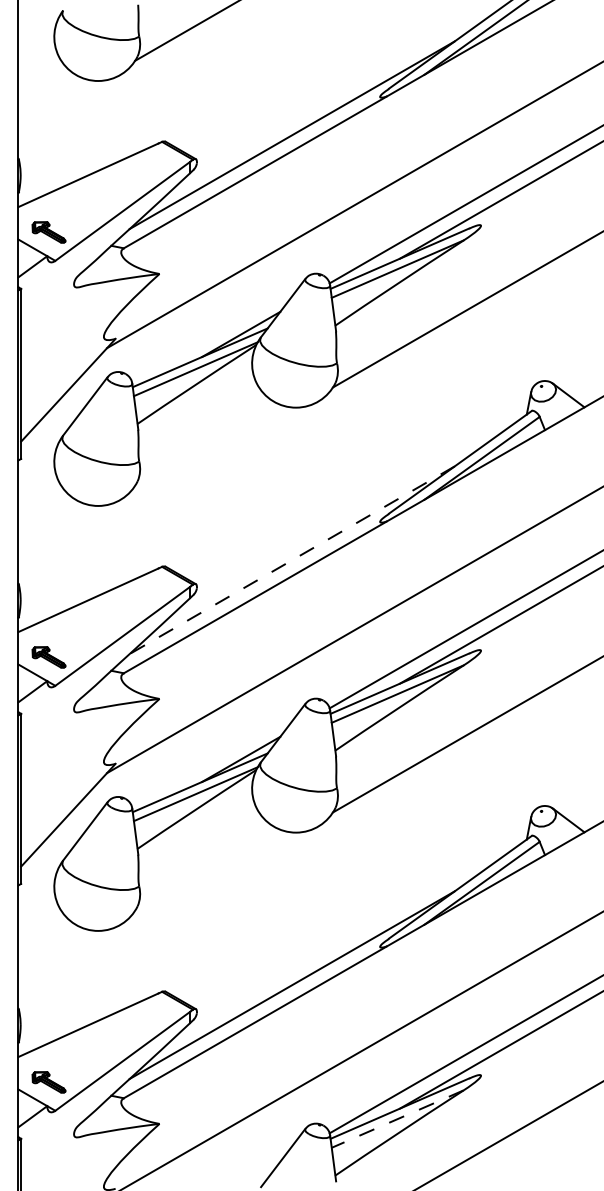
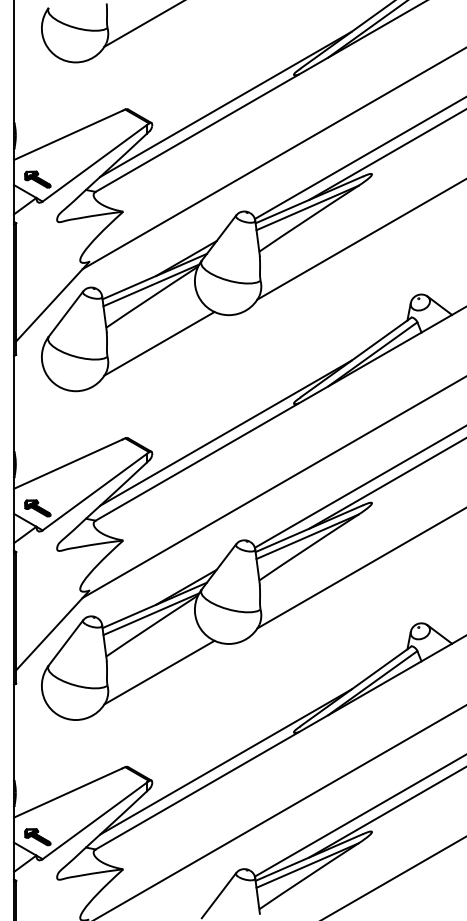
line: (206, 444) -> (159, 343), added
line: (292, 560) -> (226, 433), dashed -> solid
line: (206, 869) -> (159, 672), added
line: (397, 1119) -> (307, 865), dashed -> solid

